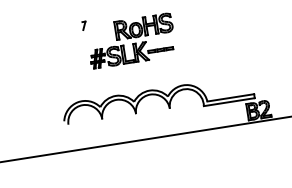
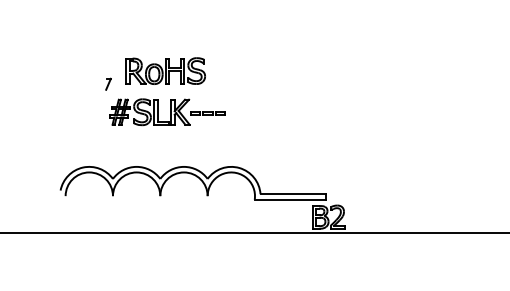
part: (84, 25) -> (108, 83), moved
part: (143, 26) -> (165, 70), moved

